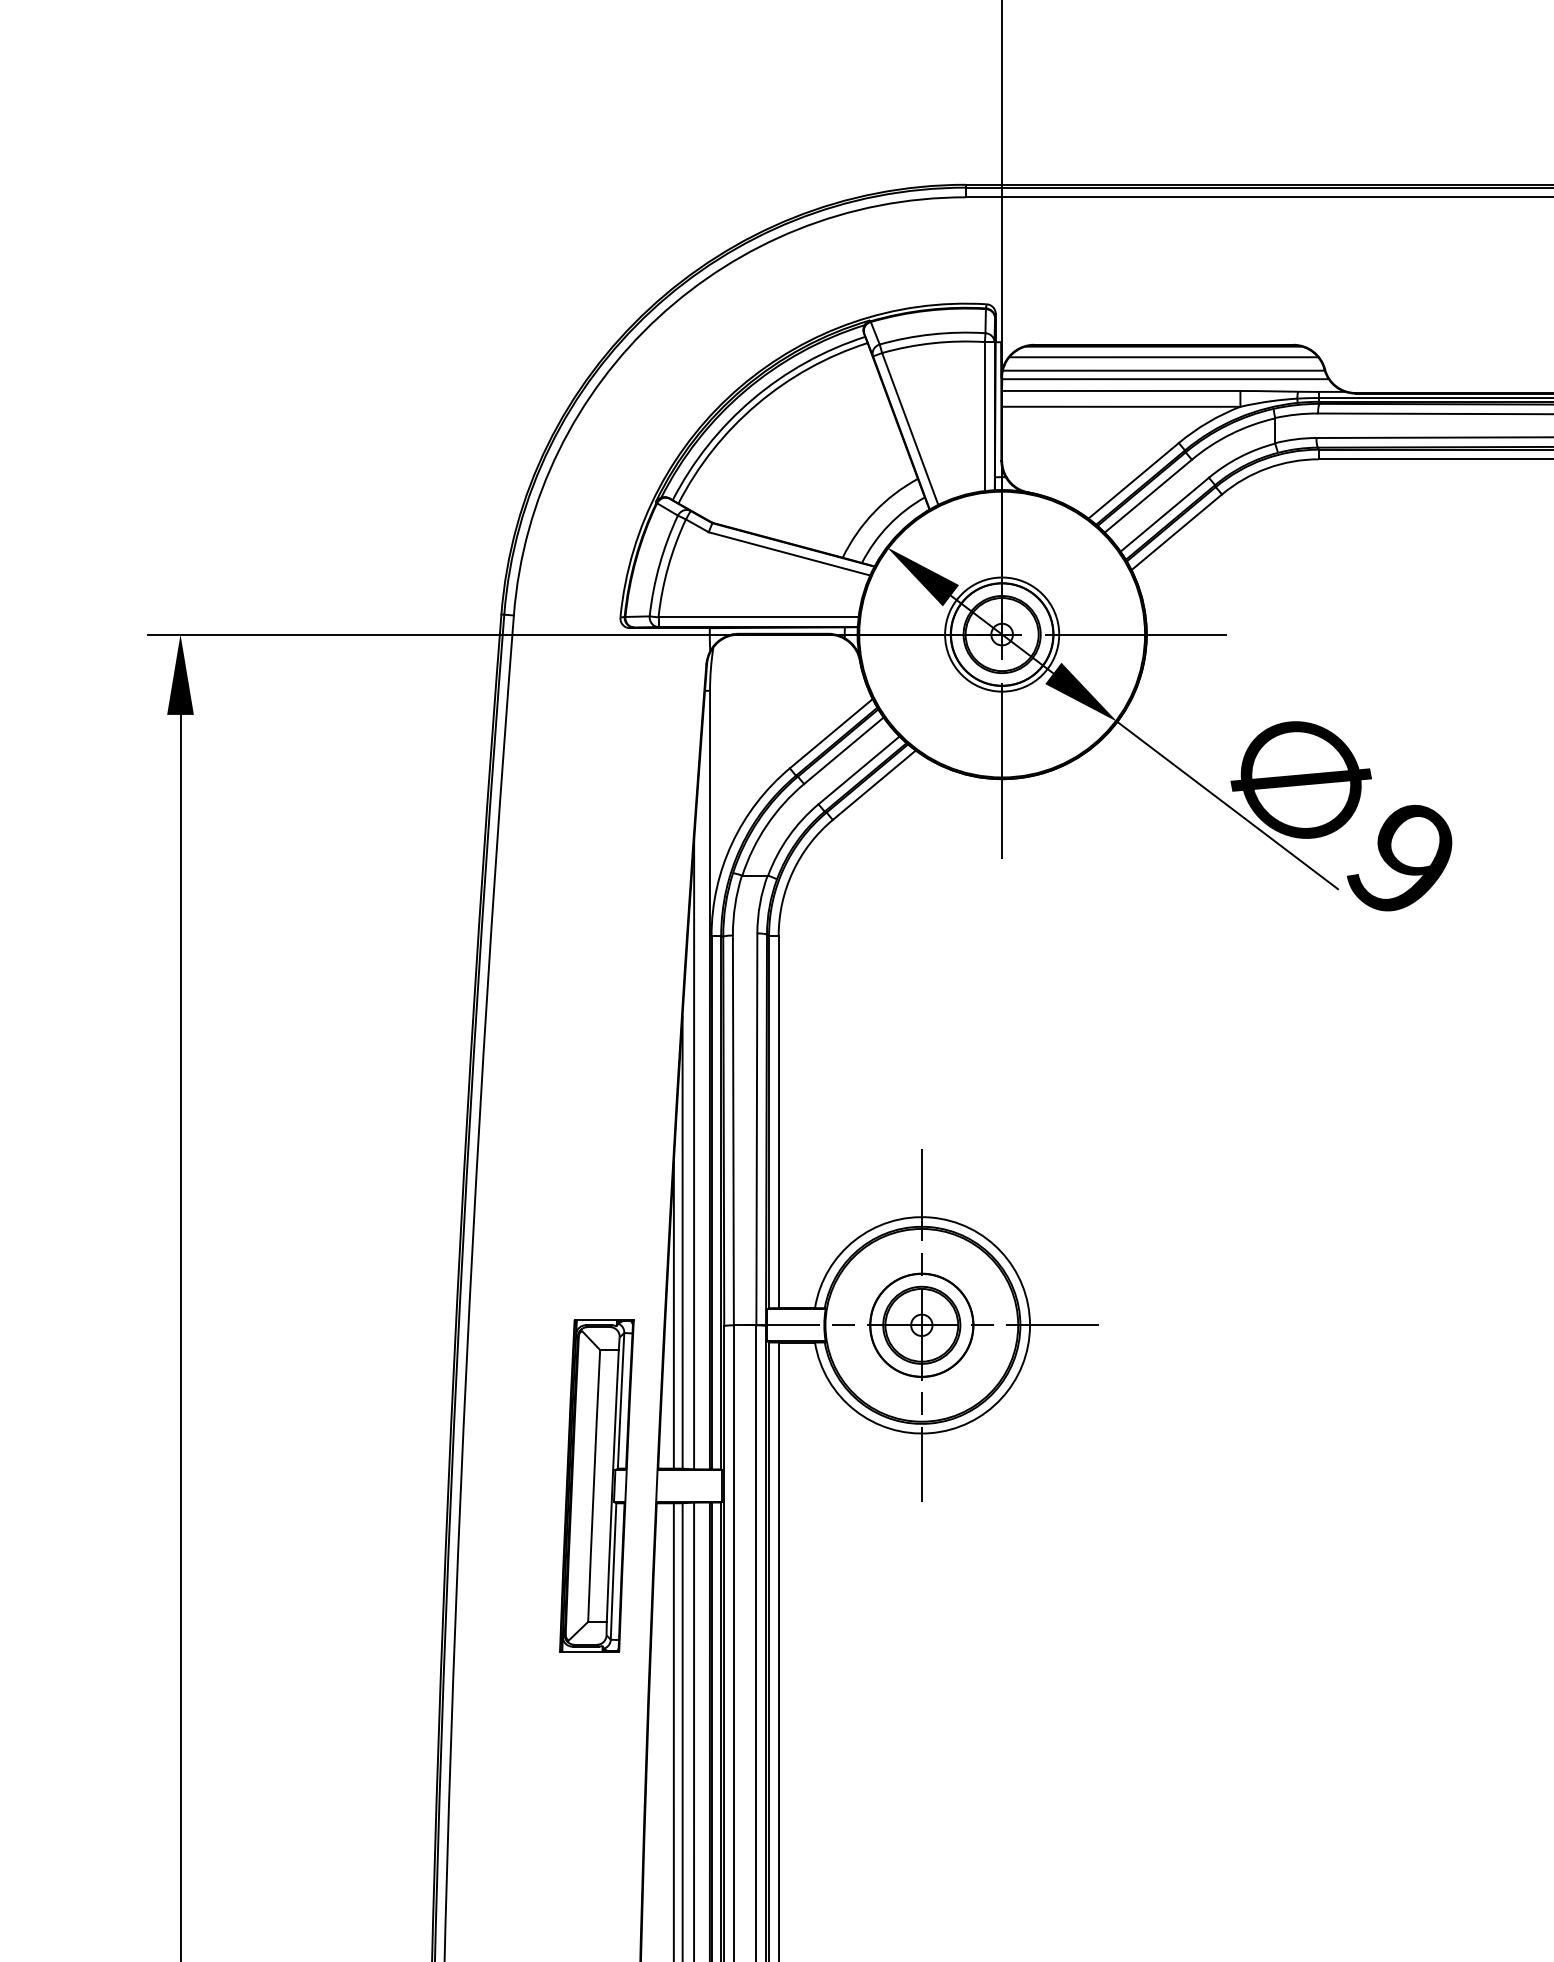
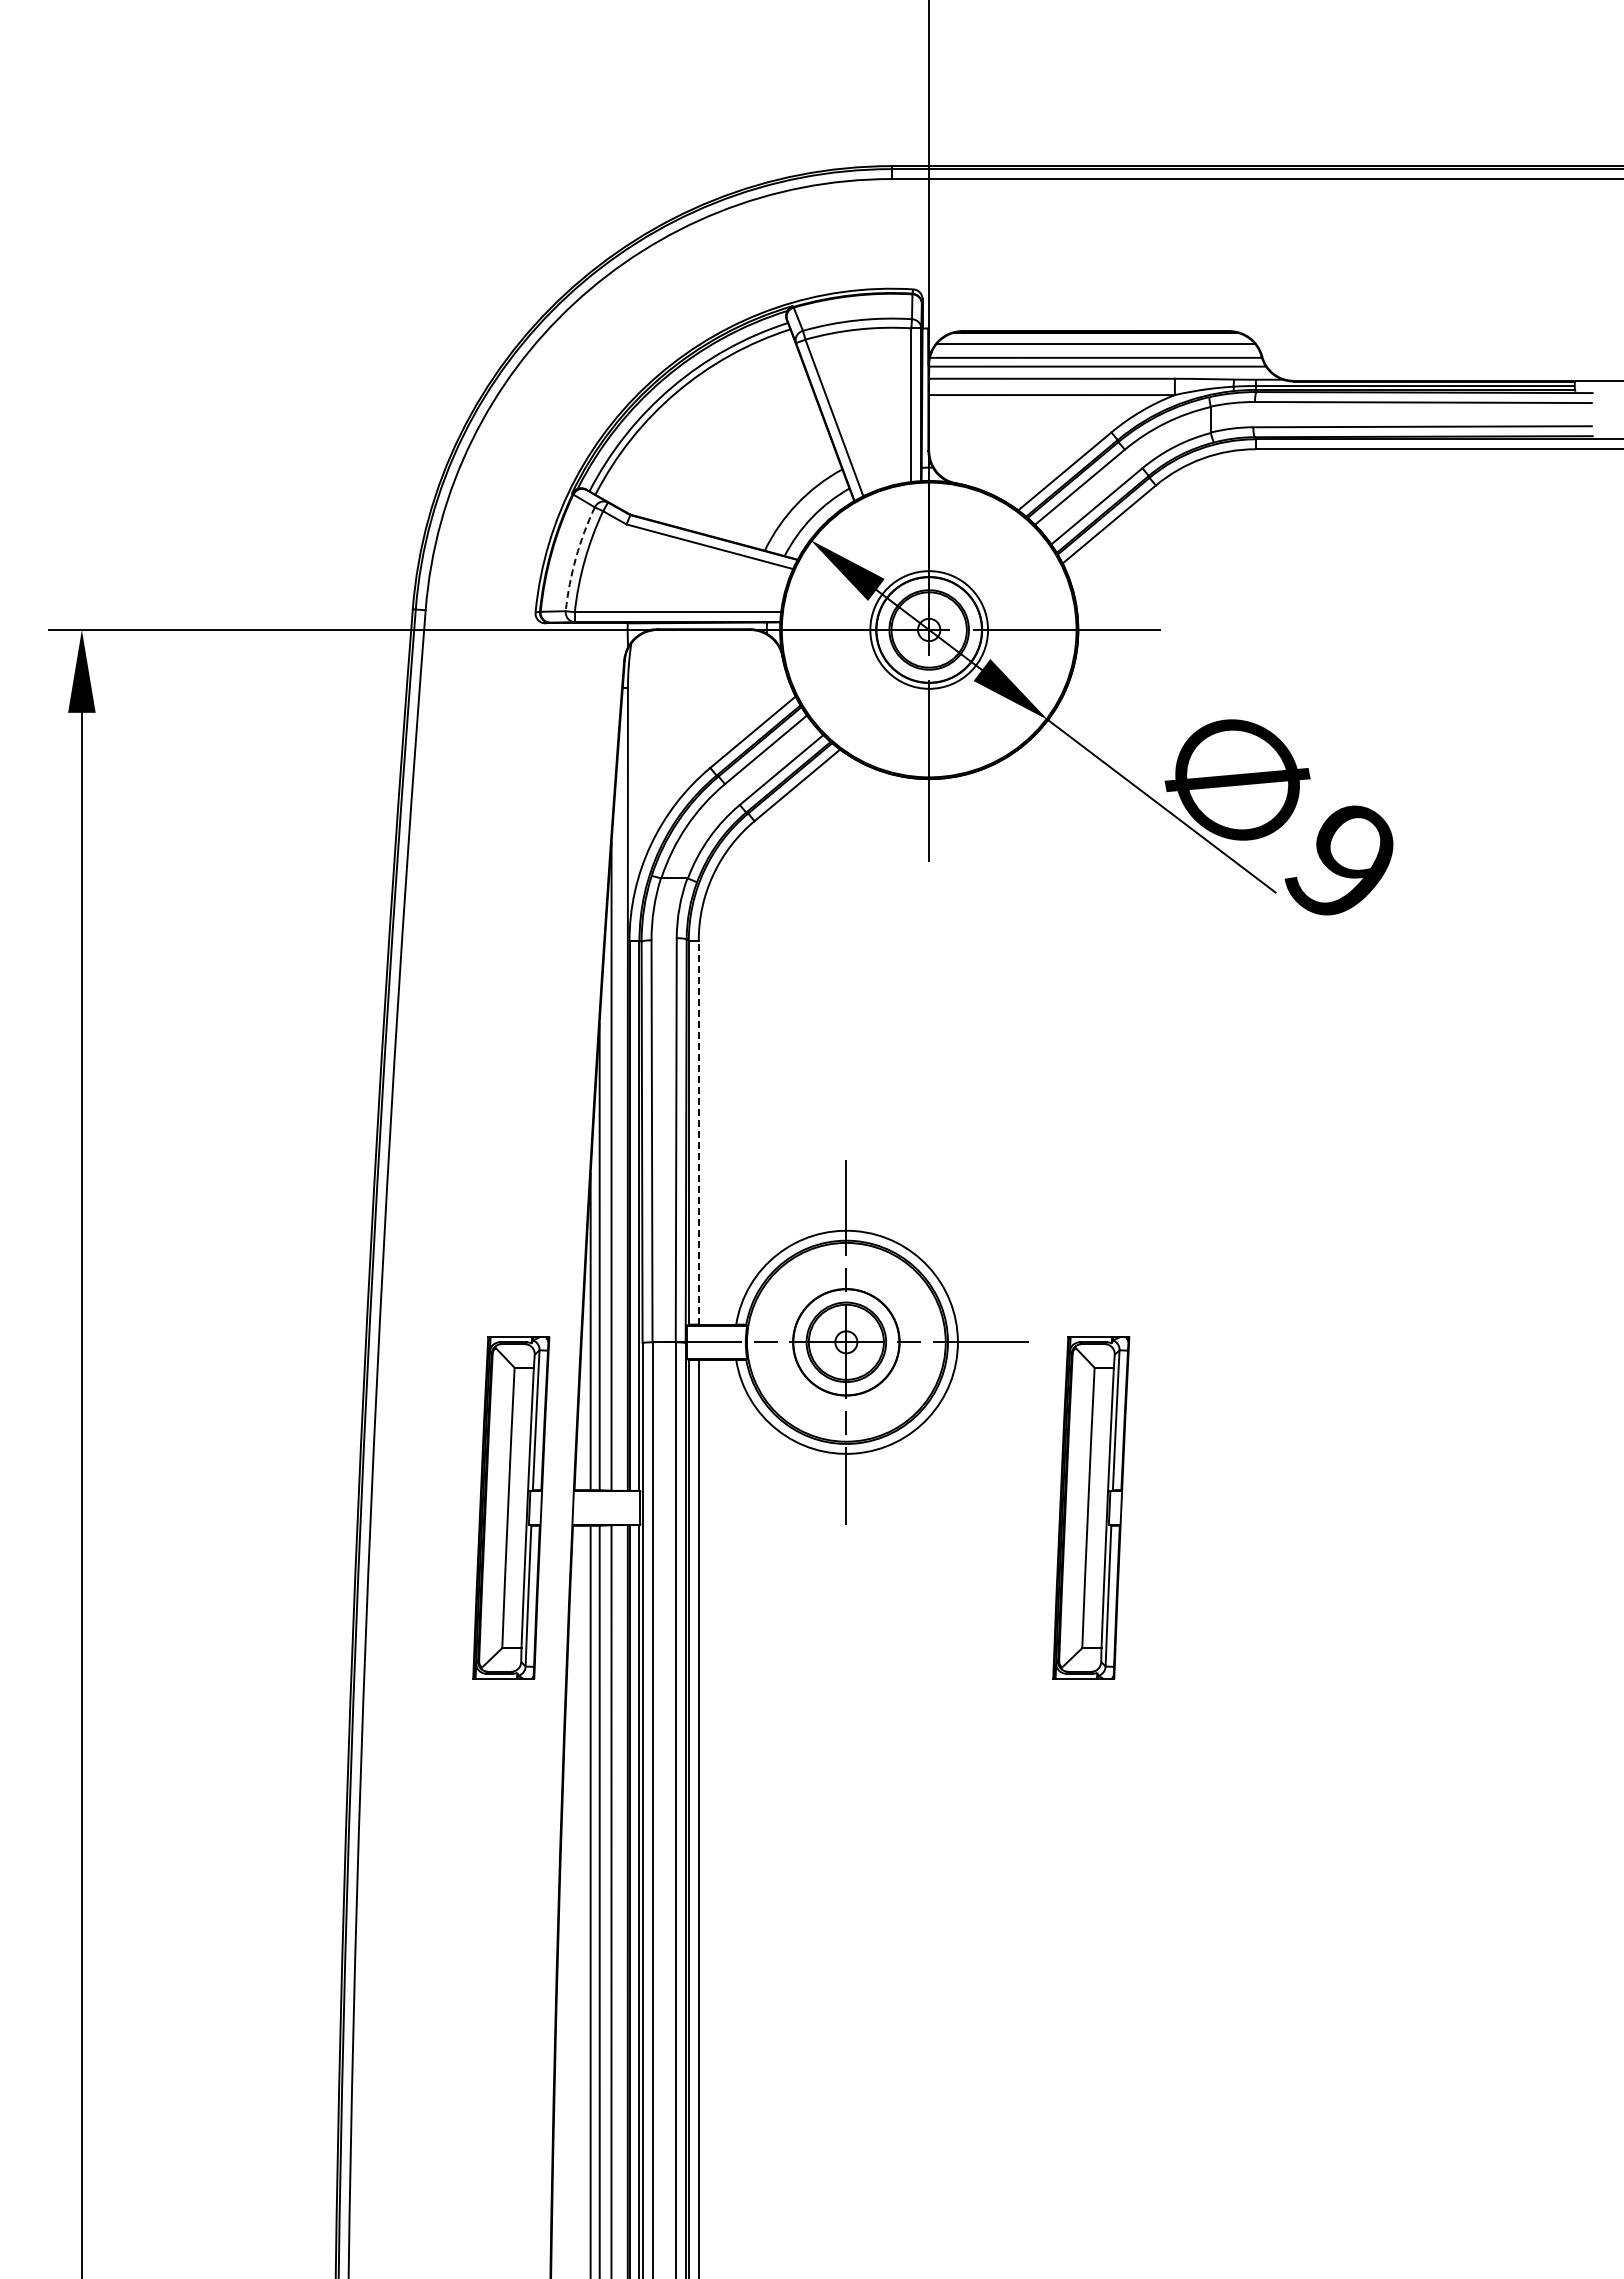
arc: (659, 565) -> (575, 558), solid -> dashed
line: (778, 1121) -> (698, 1132), solid -> dashed
part: (1159, 1485) -> (1091, 1507), added

